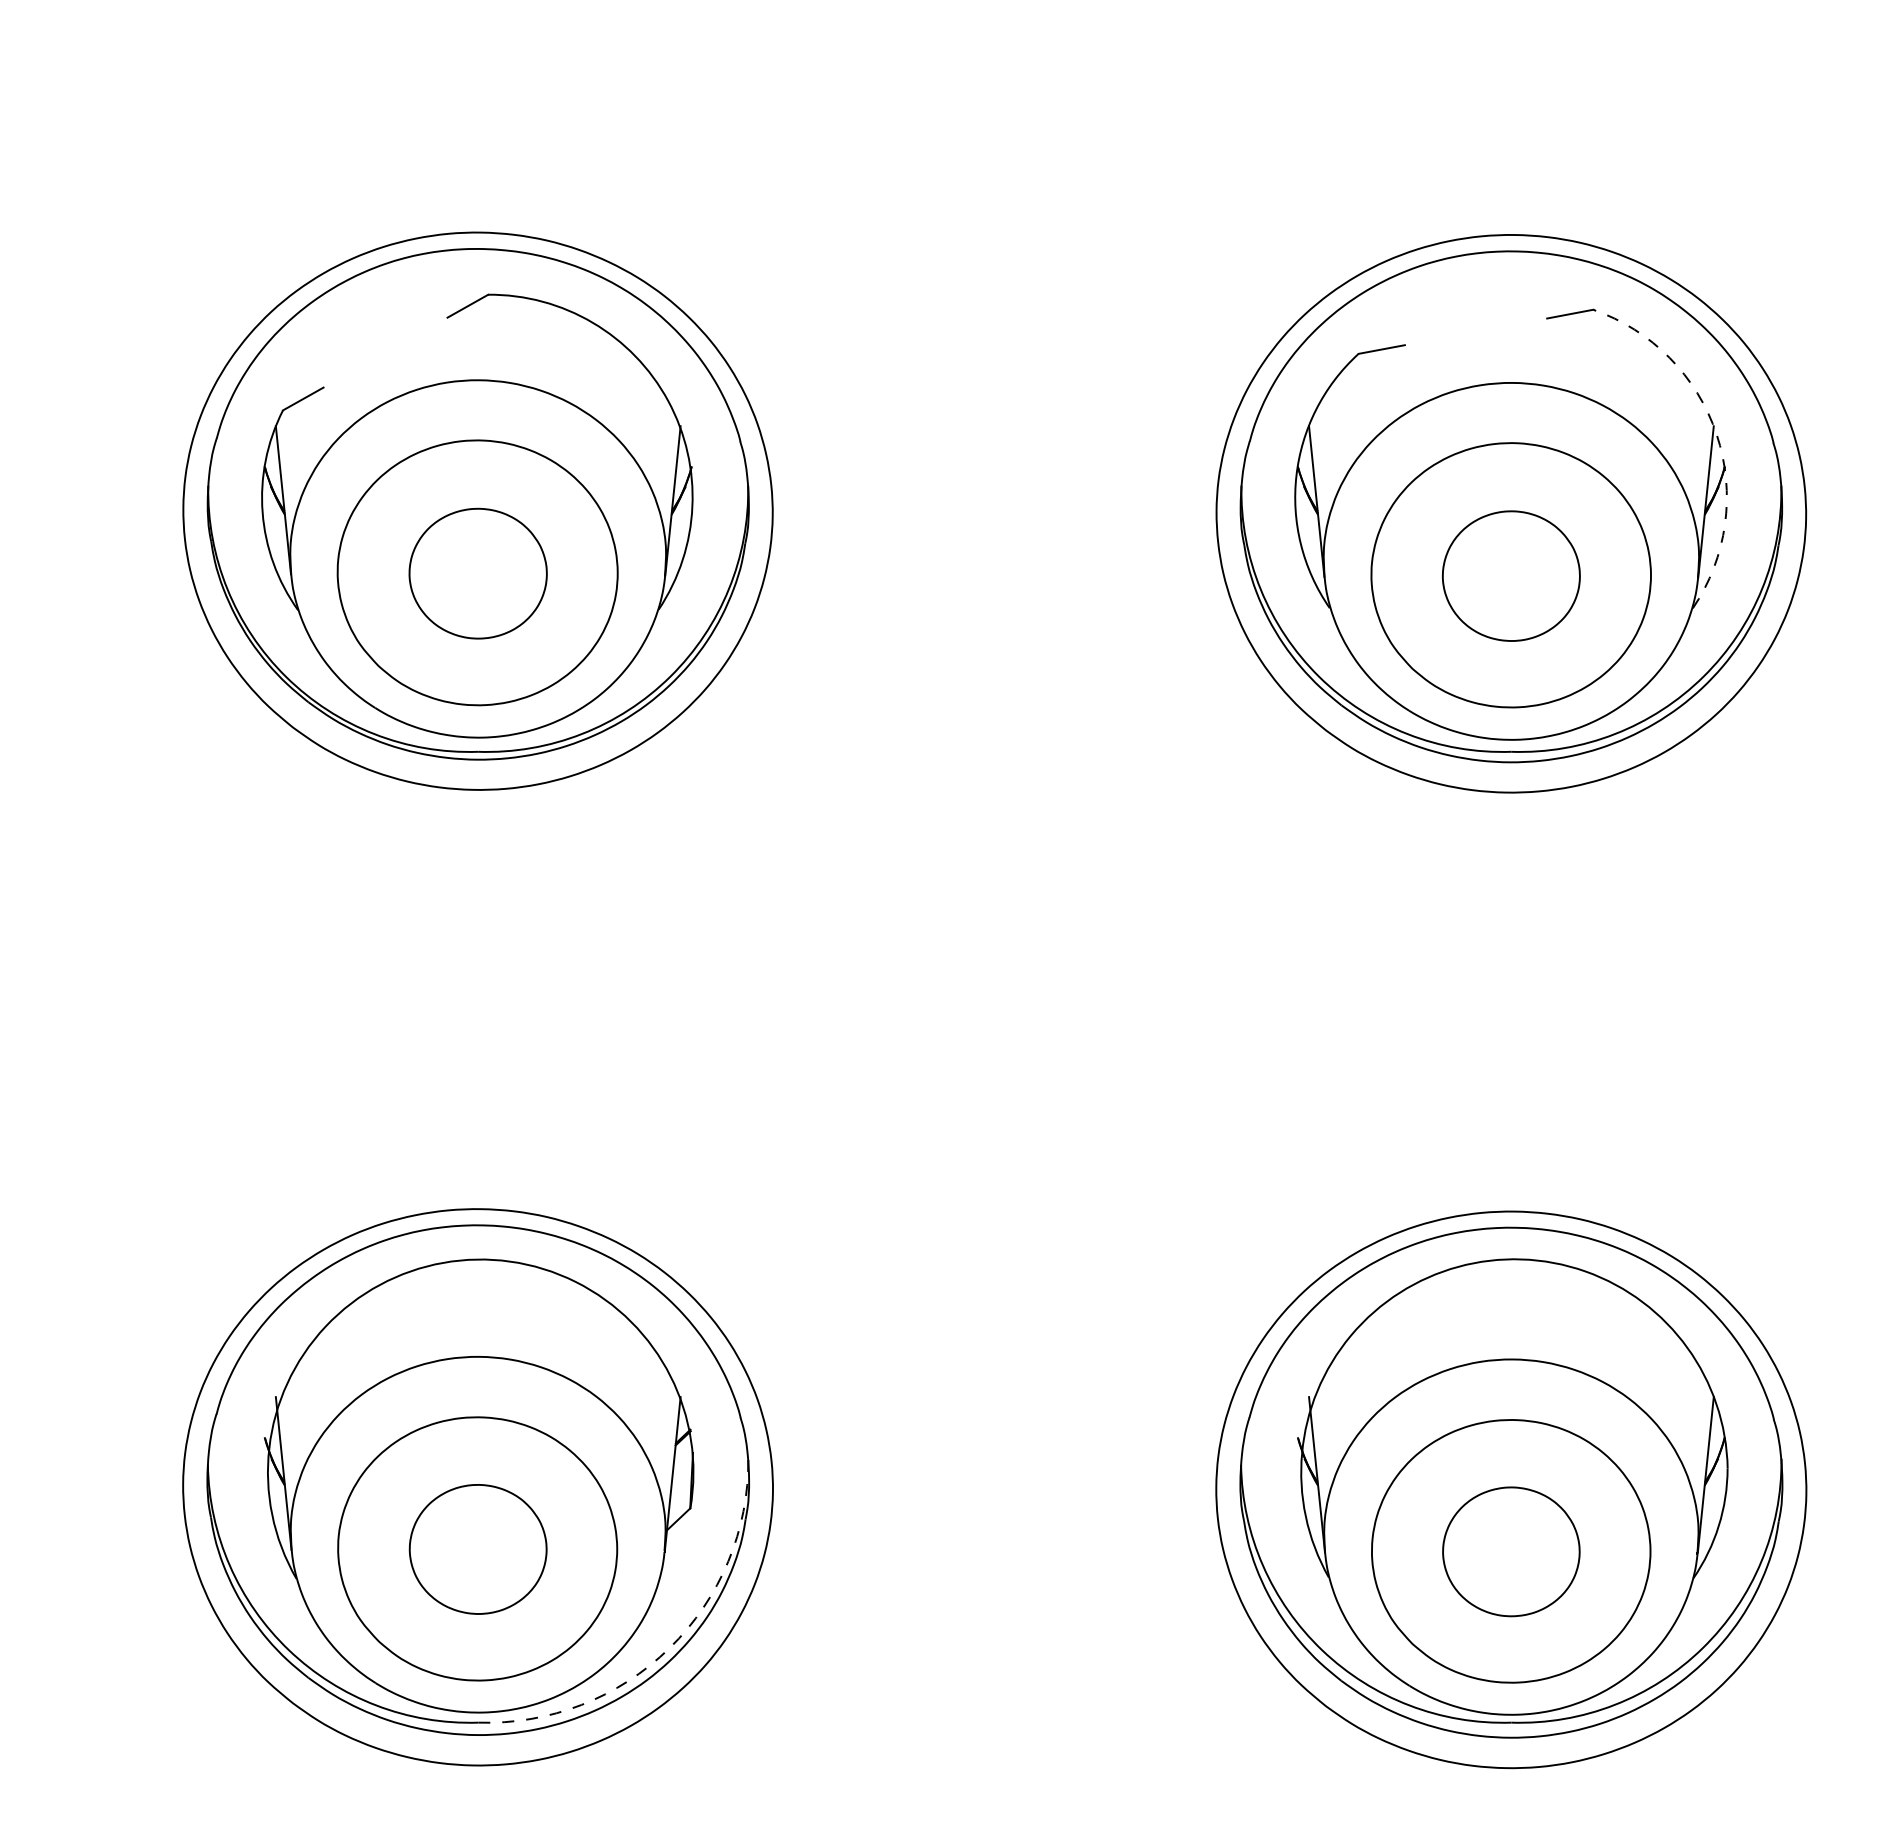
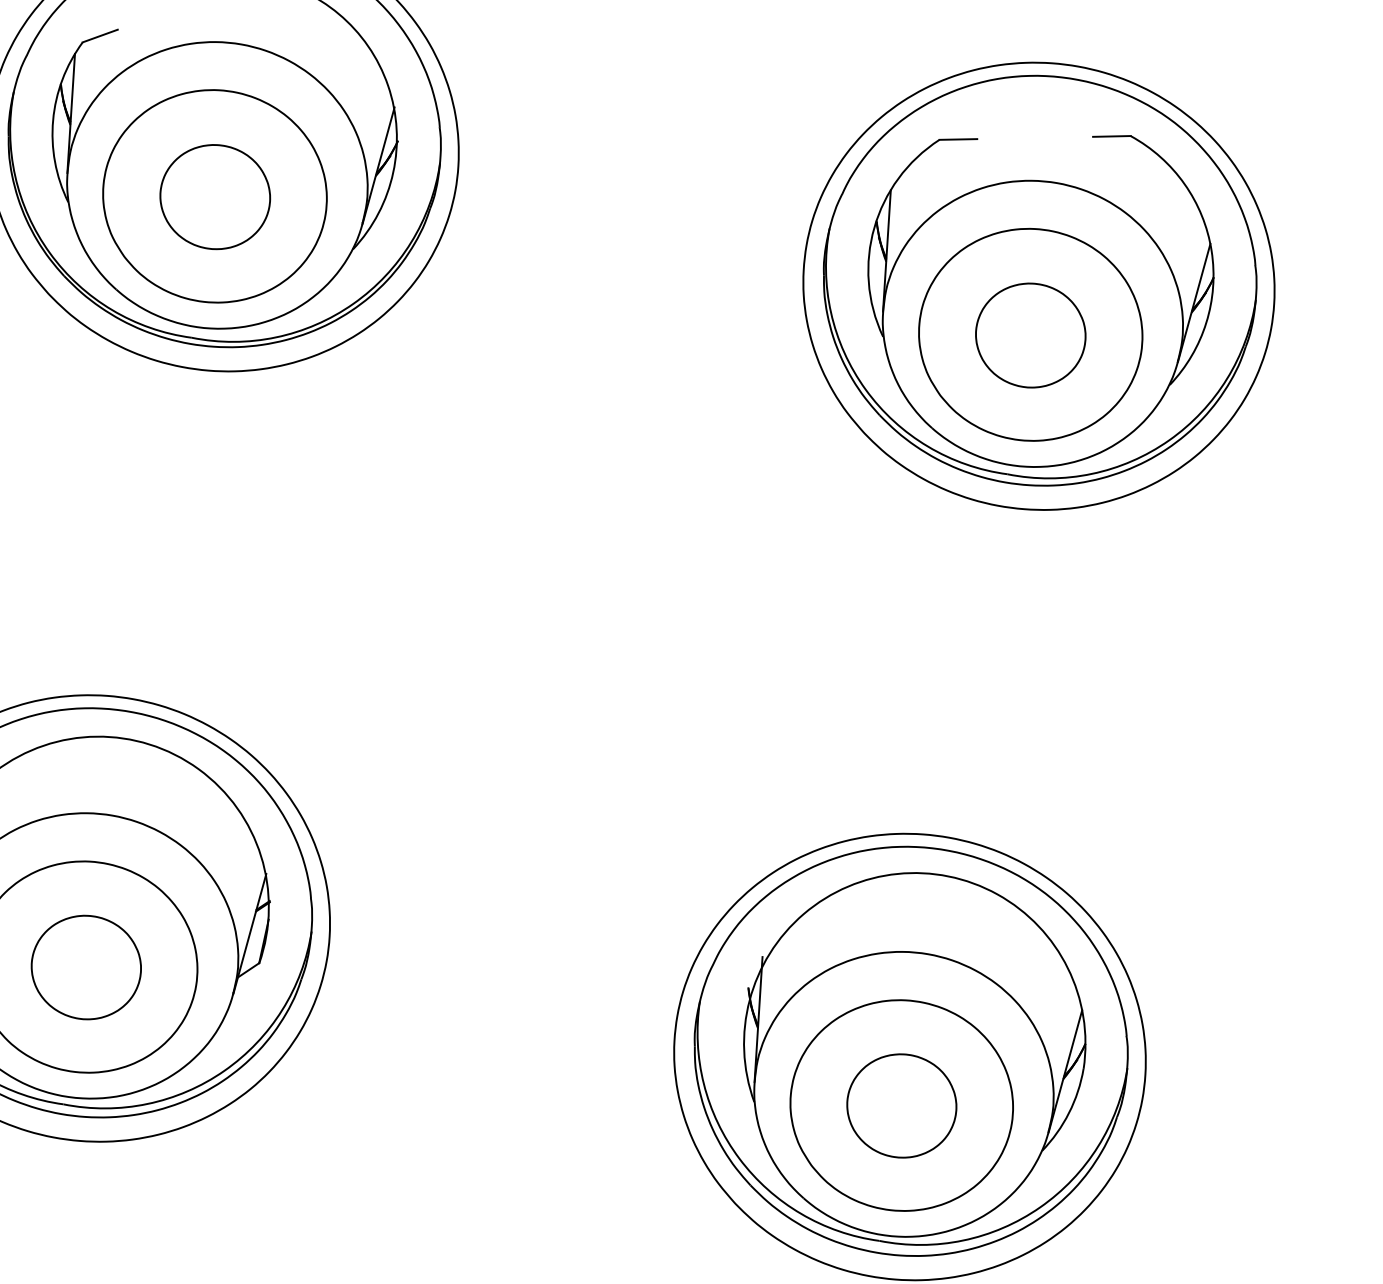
arc: (1716, 434) -> (1211, 250), dashed -> solid
arc: (669, 1648) -> (224, 1071), dashed -> solid

